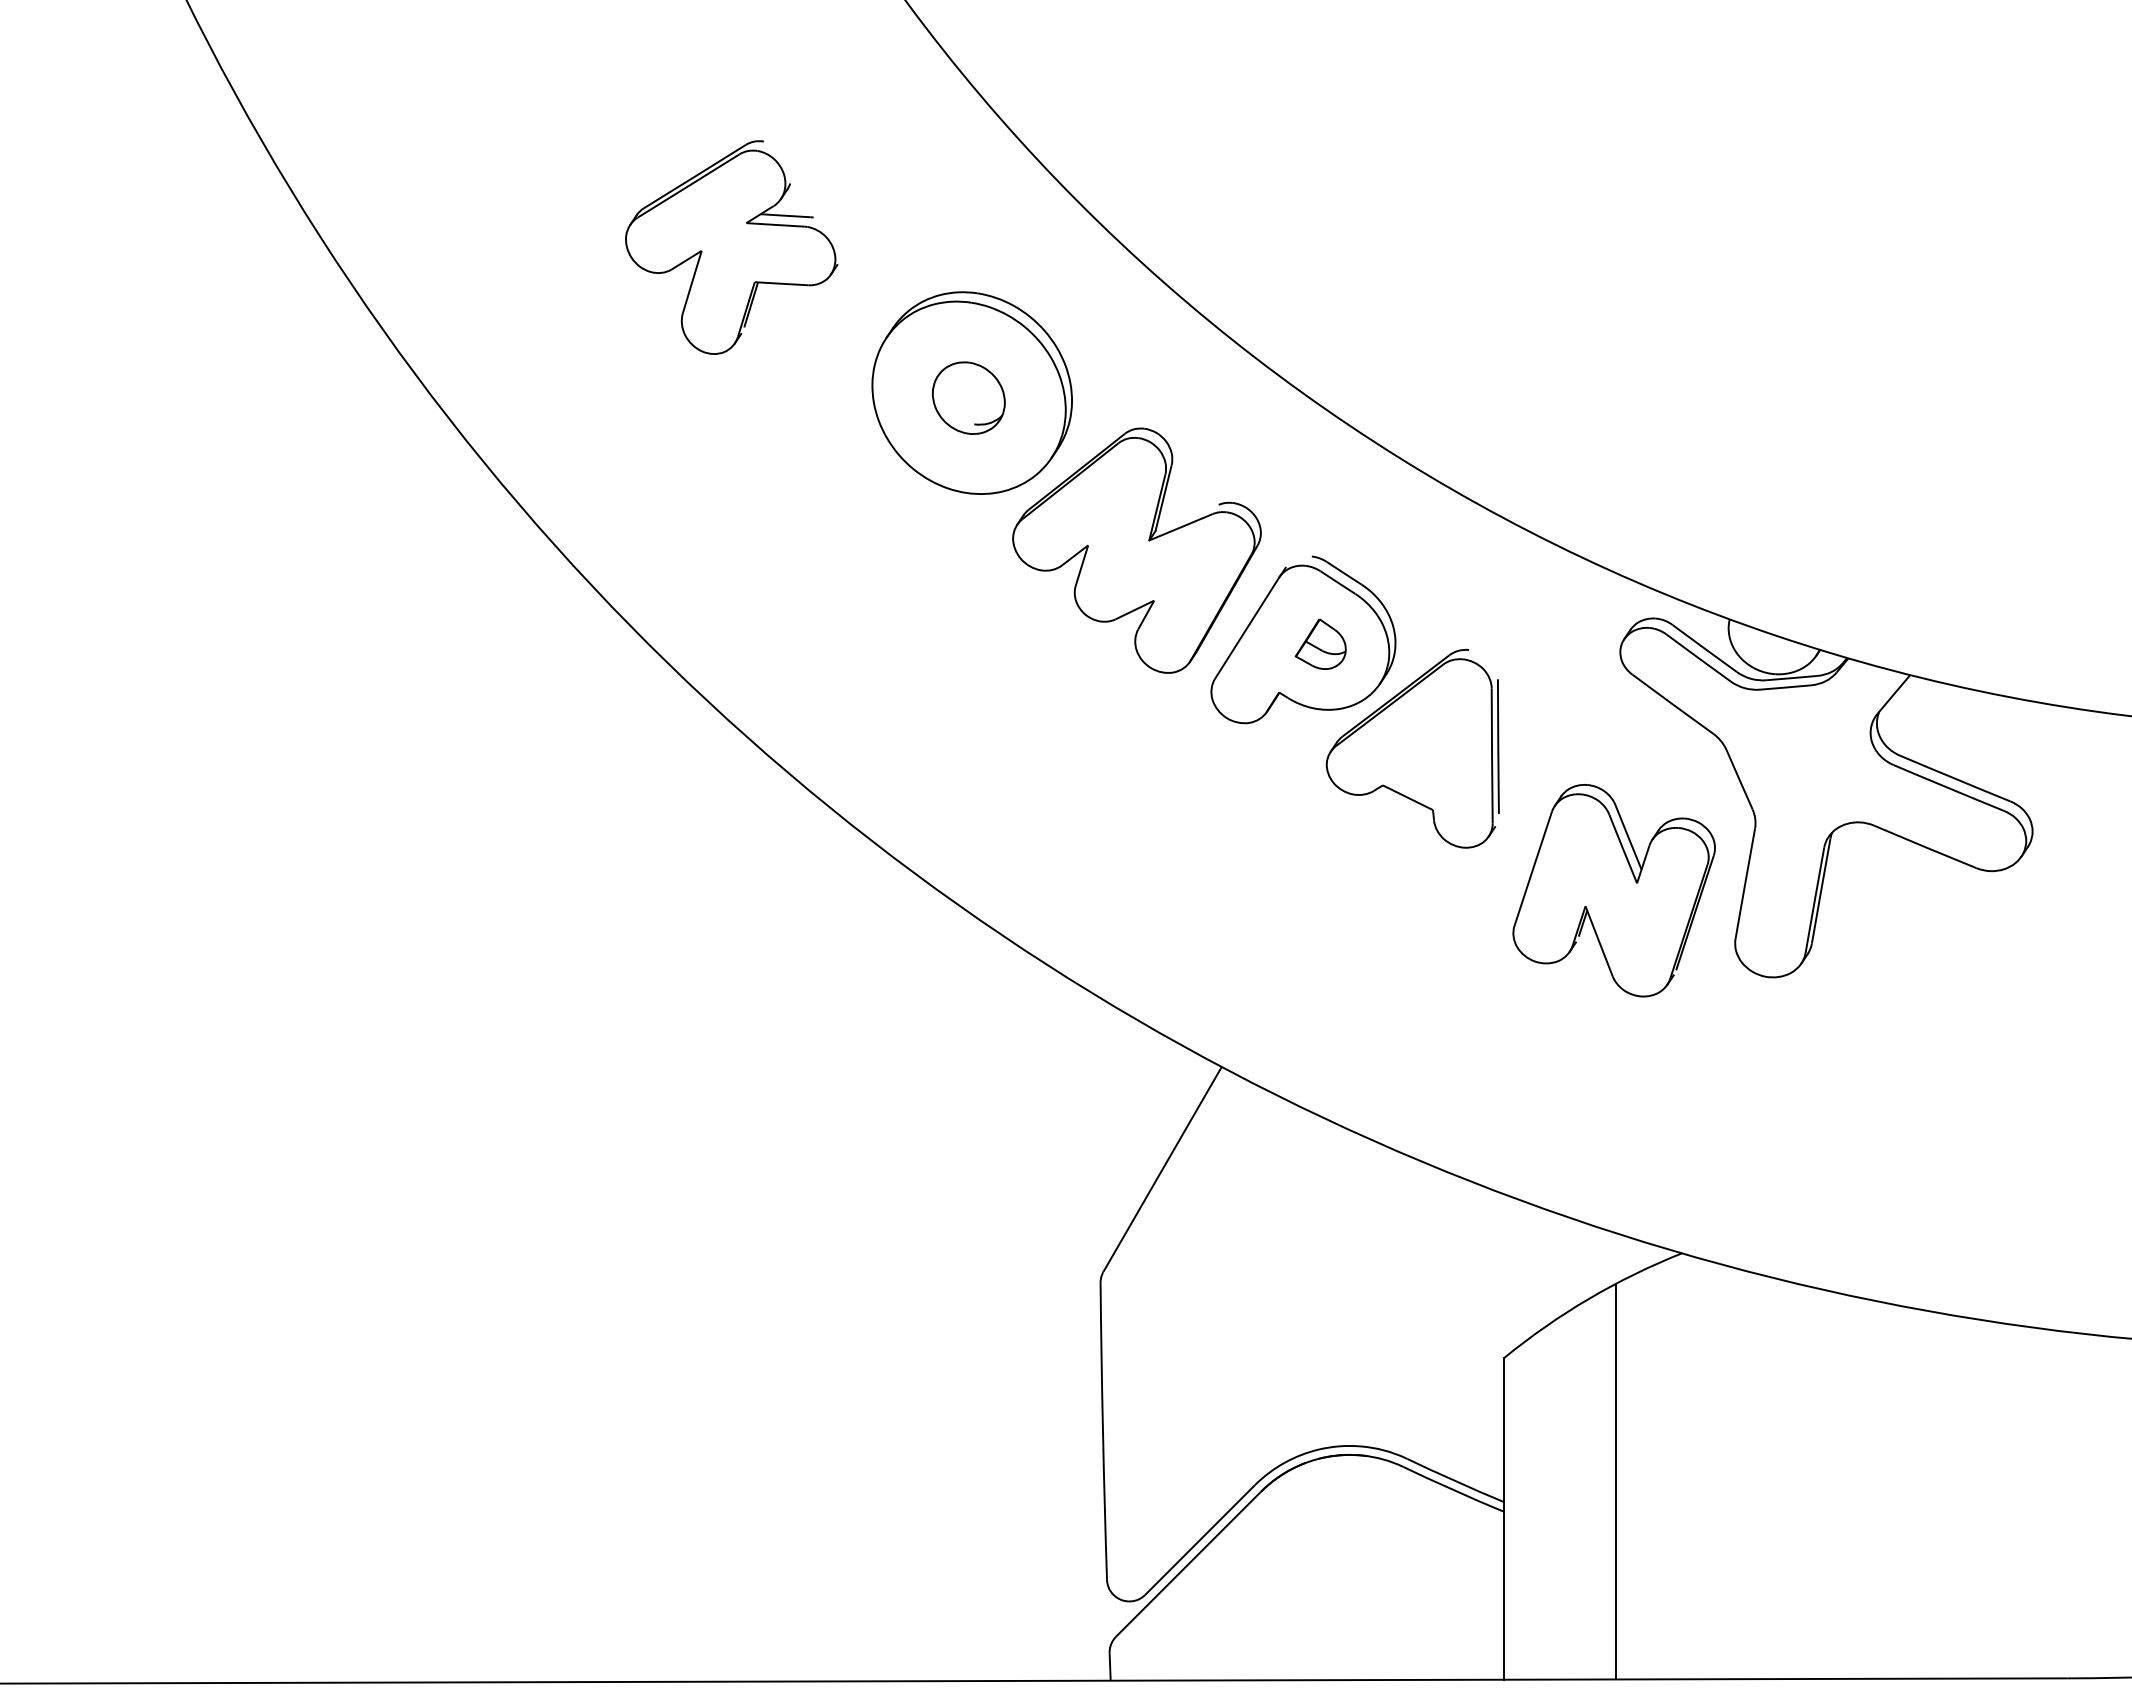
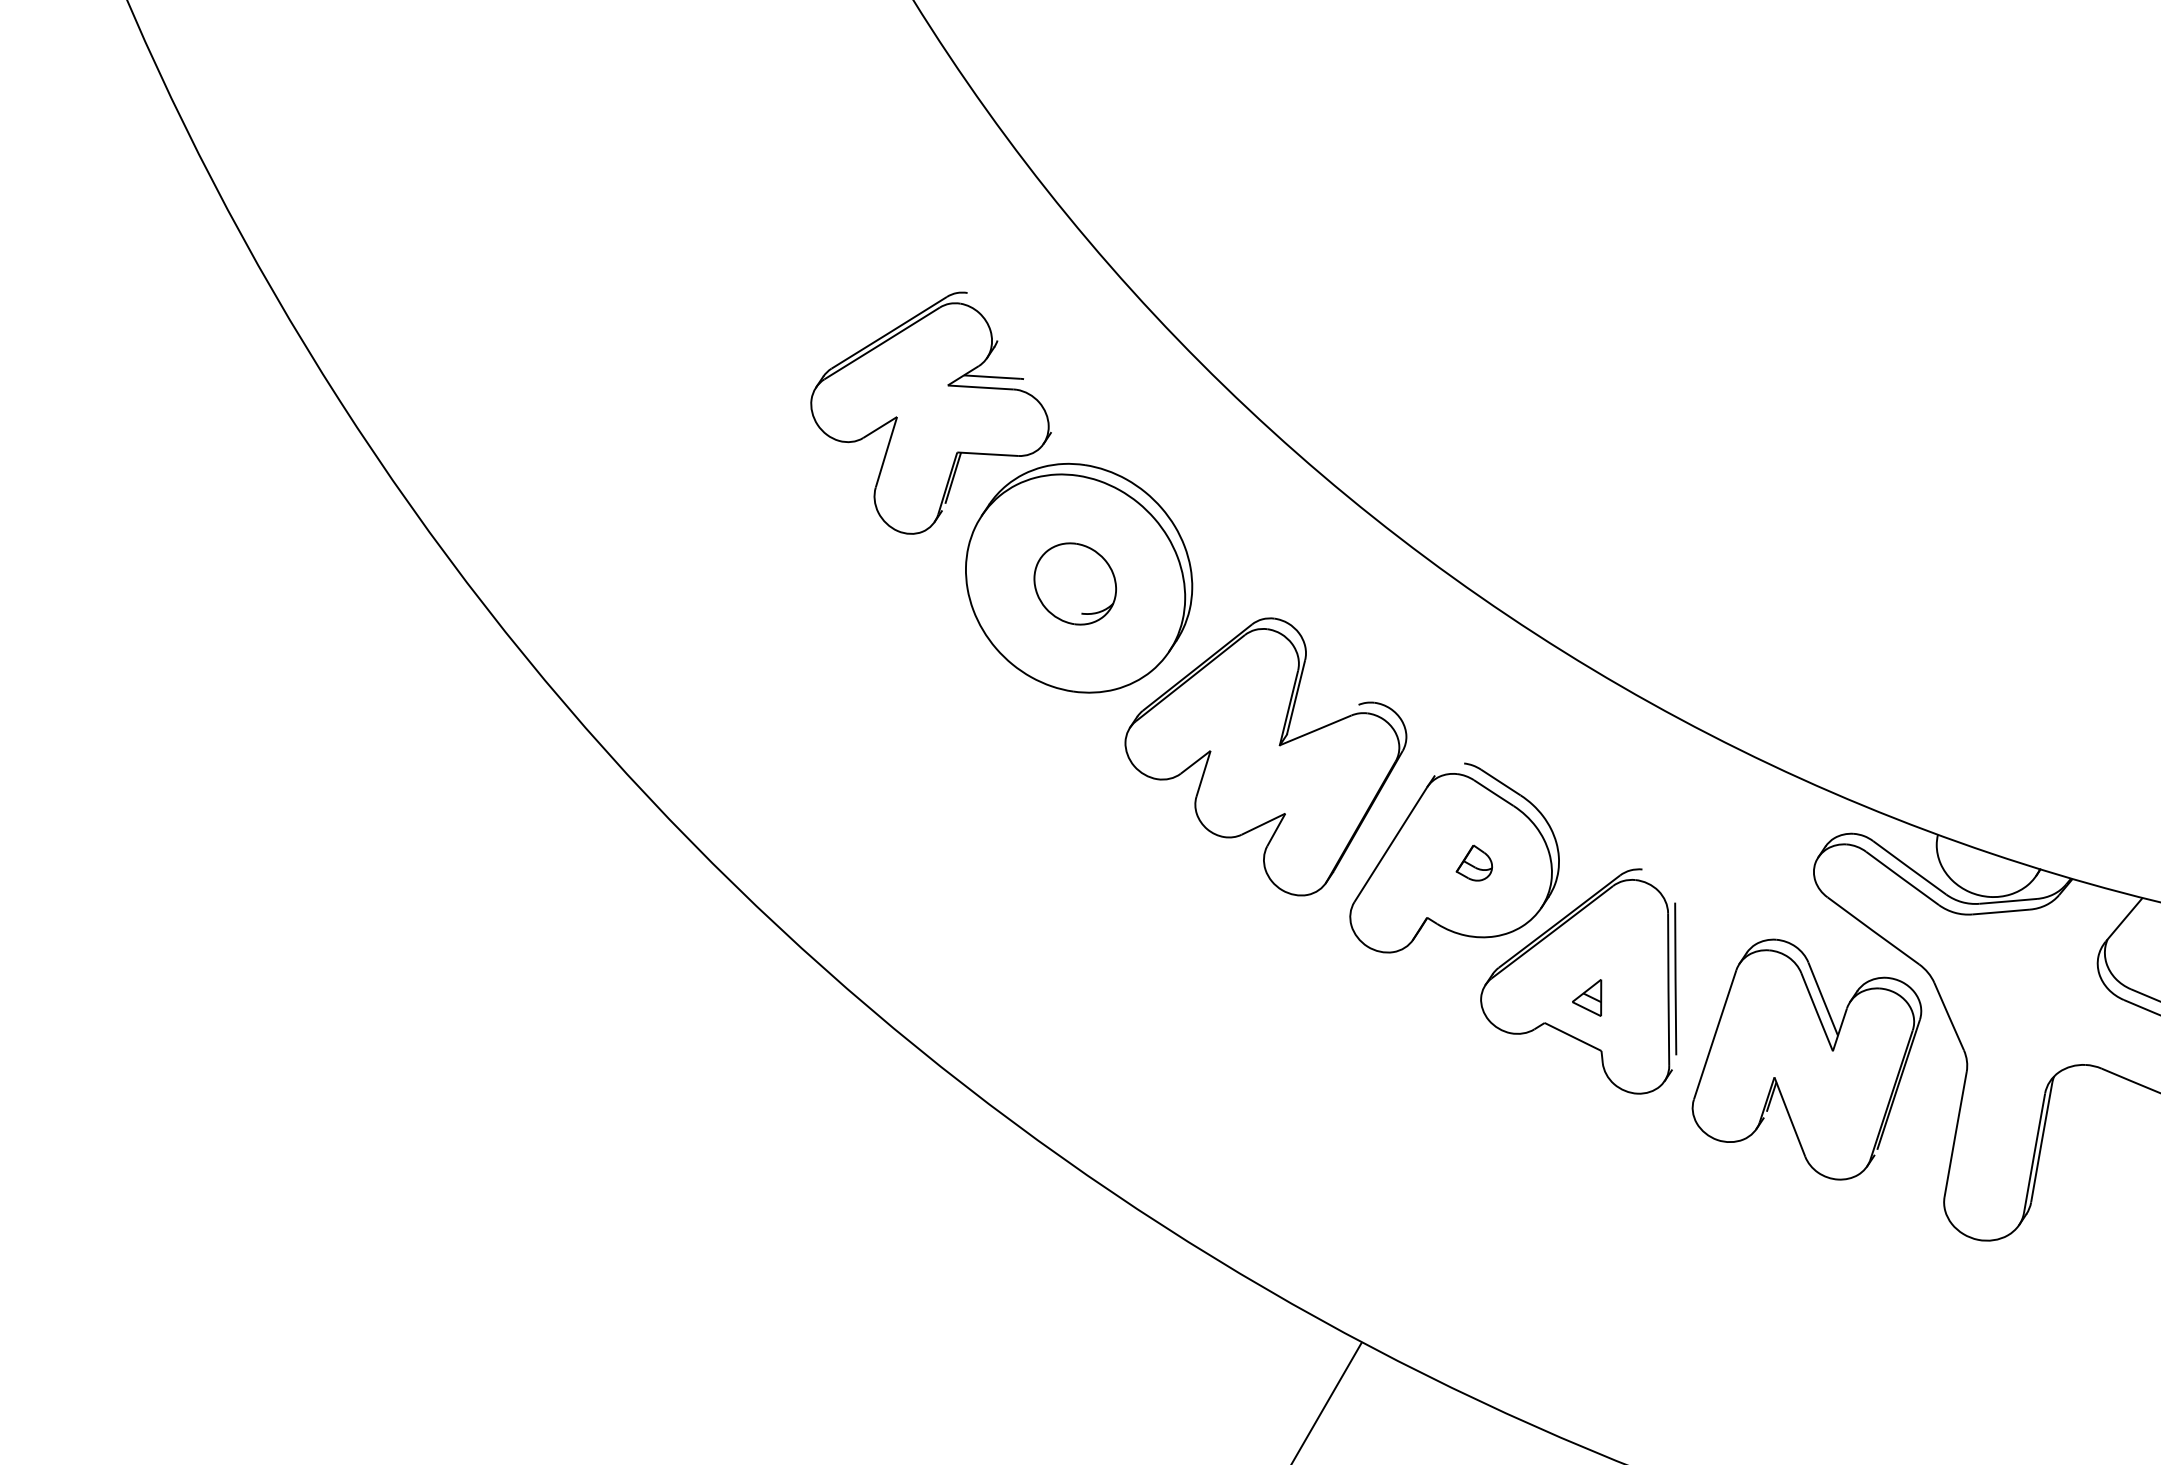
part: (731, 247) -> (930, 413), moved
part: (1320, 644) -> (1473, 863), size x0.62
part: (1420, 762) -> (1587, 997), added
part: (1613, 890) -> (1806, 1059), moved

